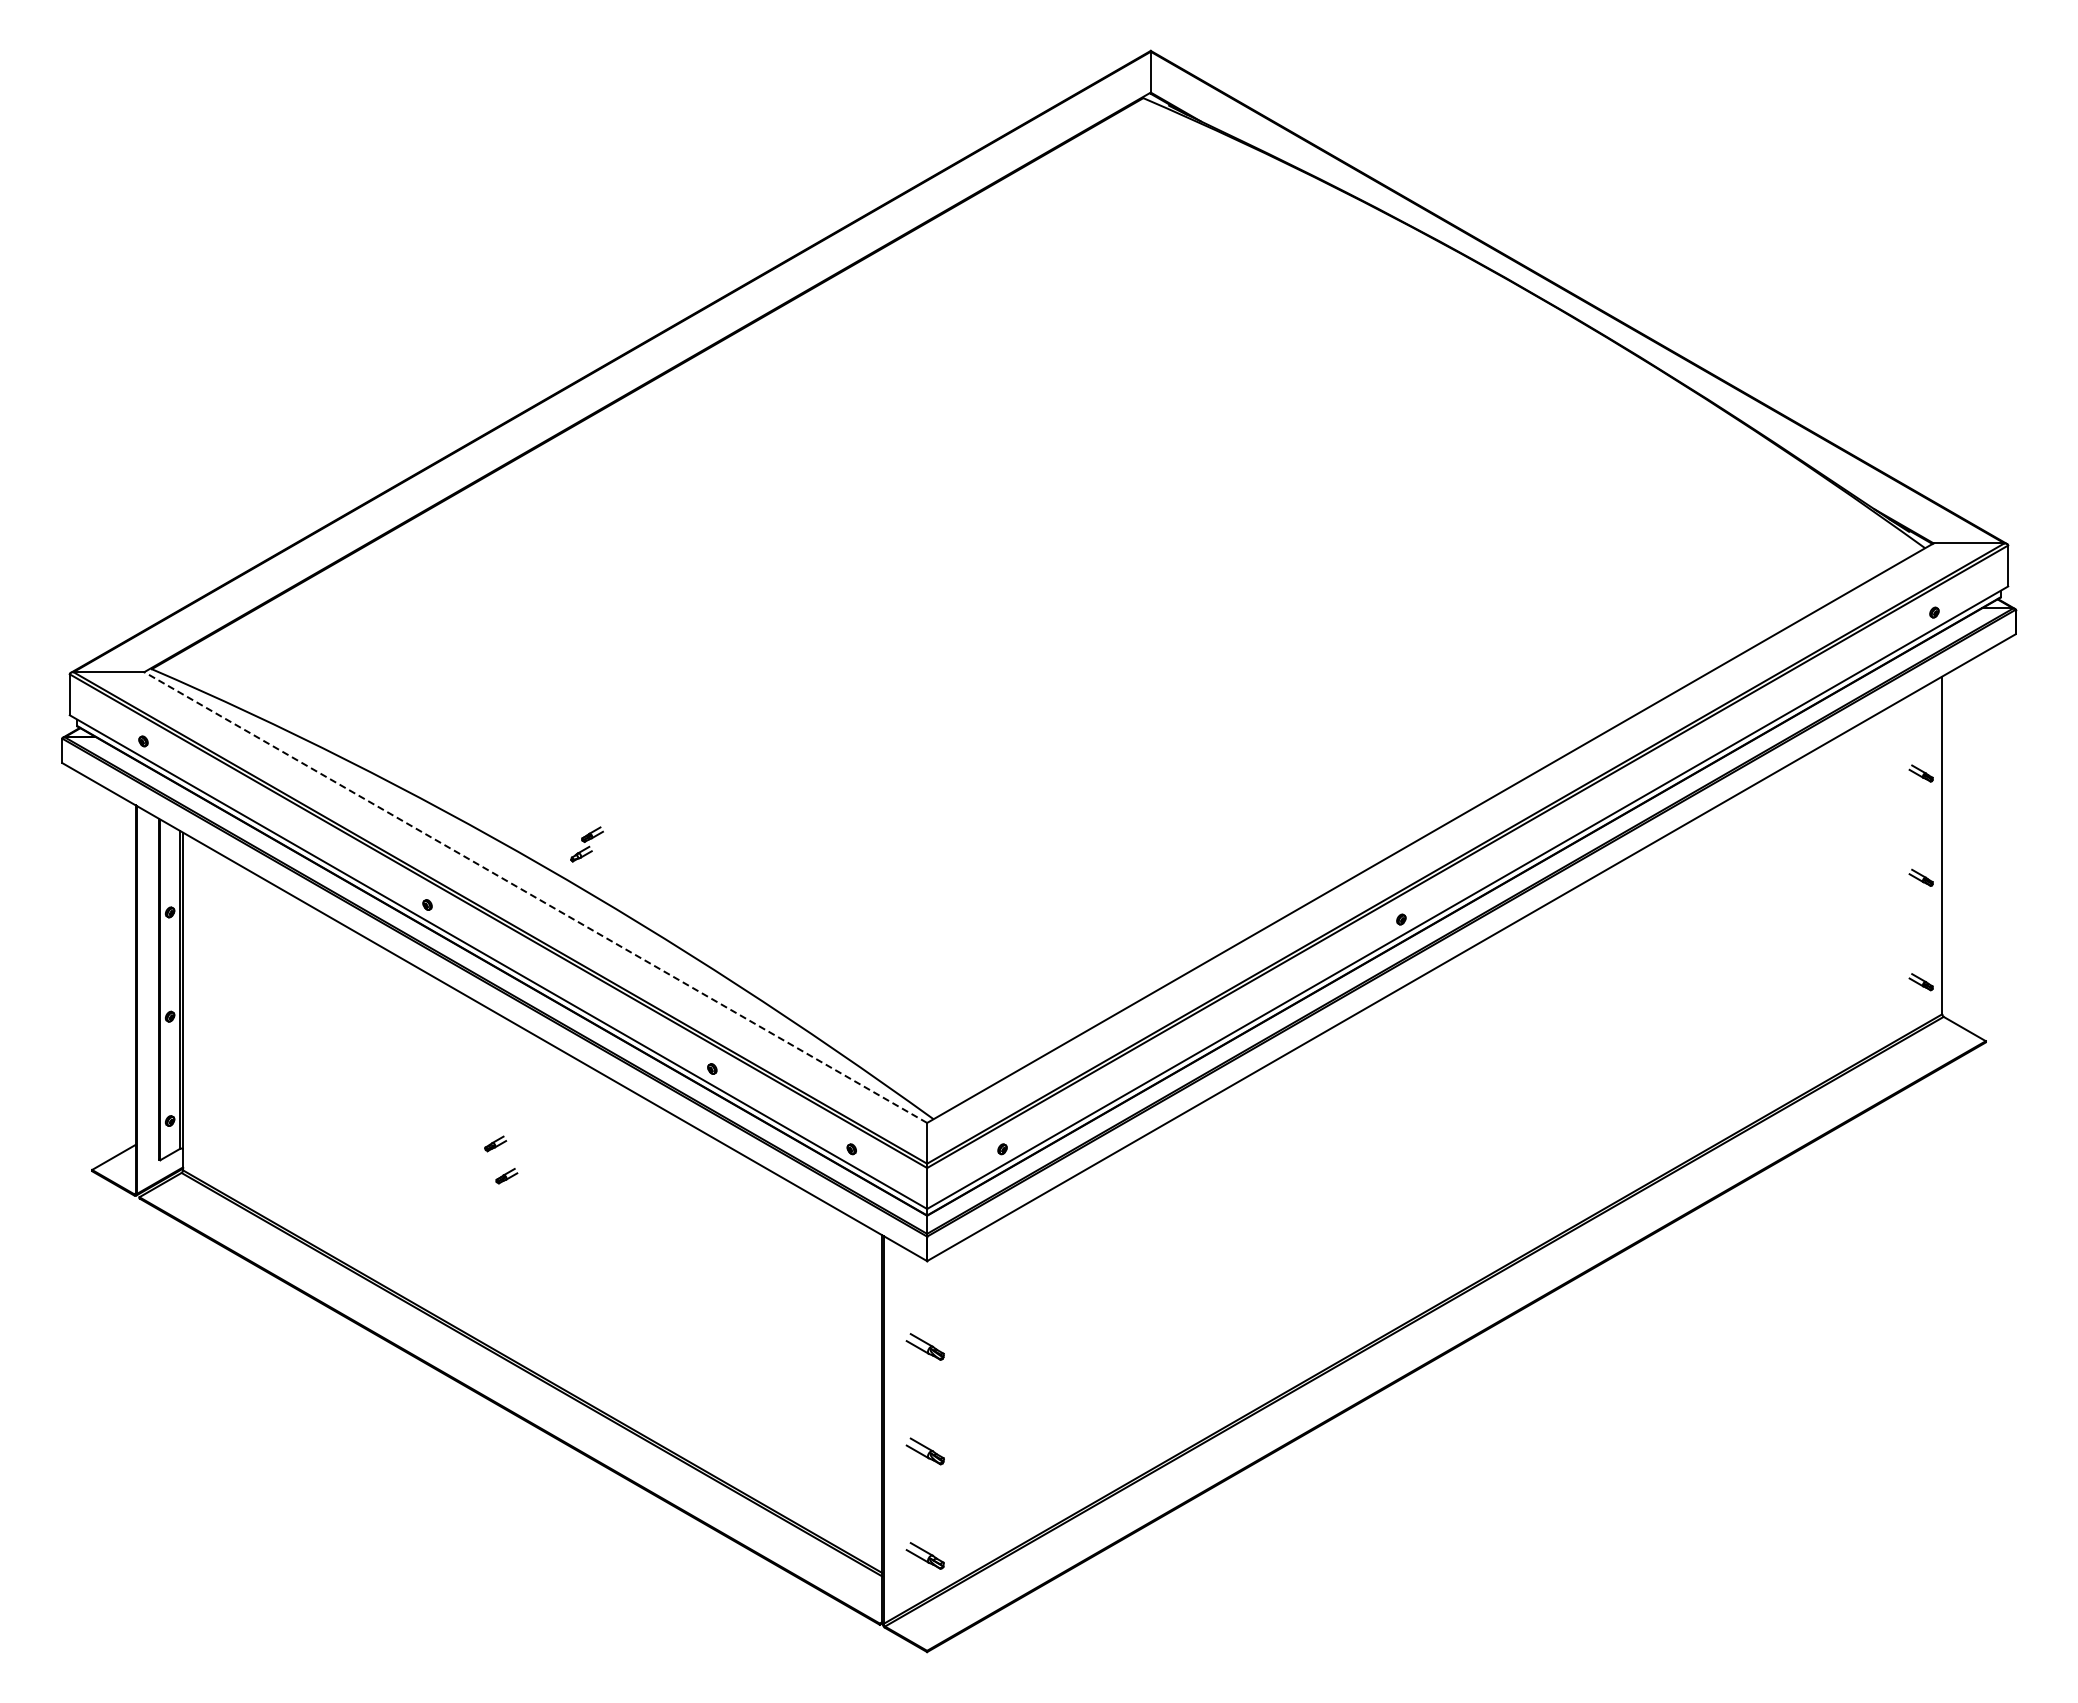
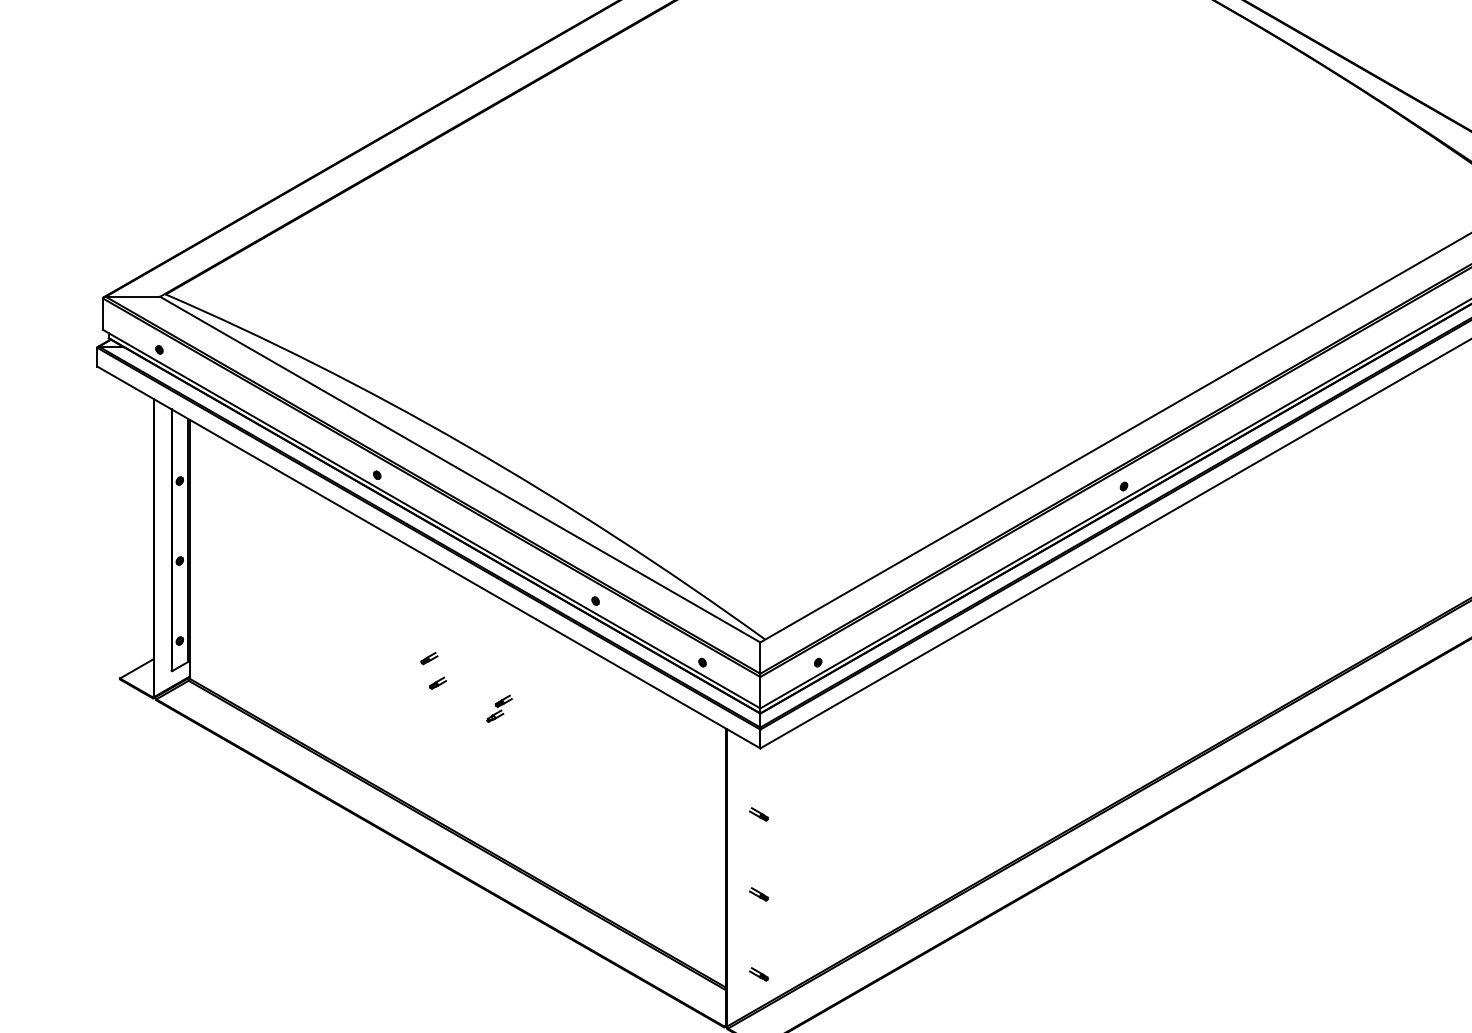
part: (586, 844) -> (499, 708), moved
line: (535, 897) -> (460, 469), dashed -> solid
part: (924, 1347) -> (758, 814), size x0.62
part: (924, 1451) -> (758, 894), size x0.62
part: (924, 1555) -> (758, 974), size x0.62

